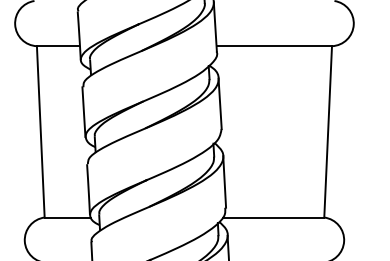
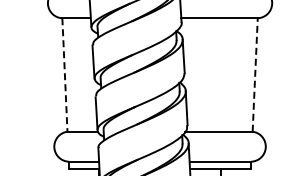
line: (40, 132) -> (64, 75), solid -> dashed
line: (328, 132) -> (255, 75), solid -> dashed

